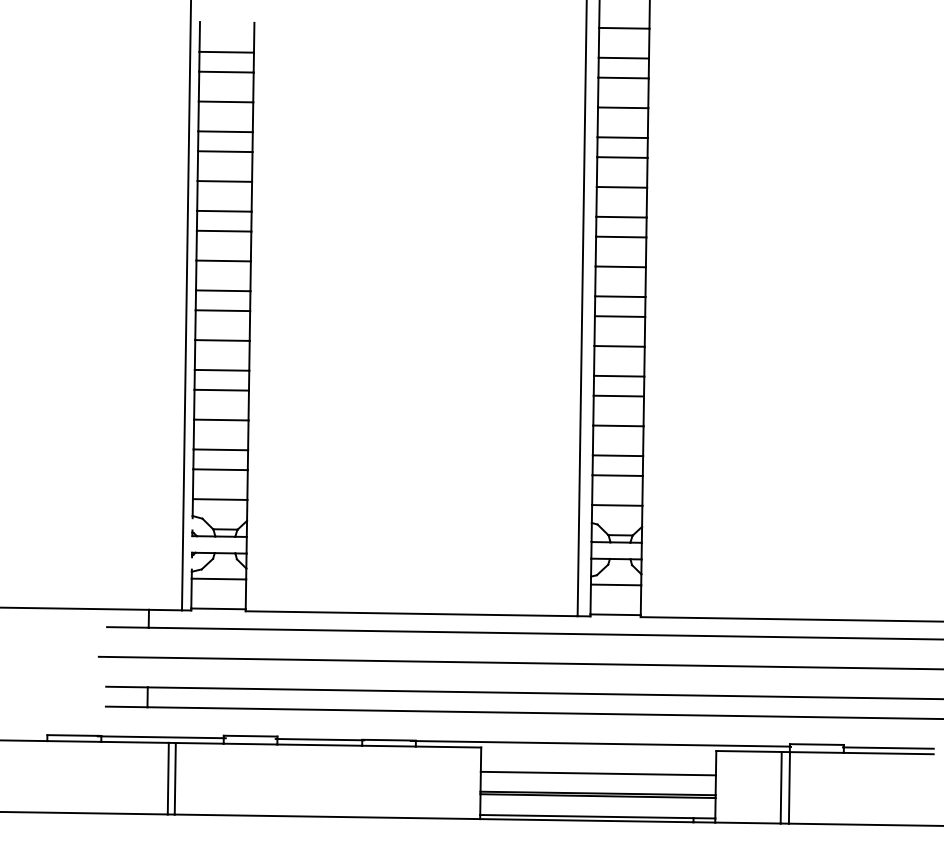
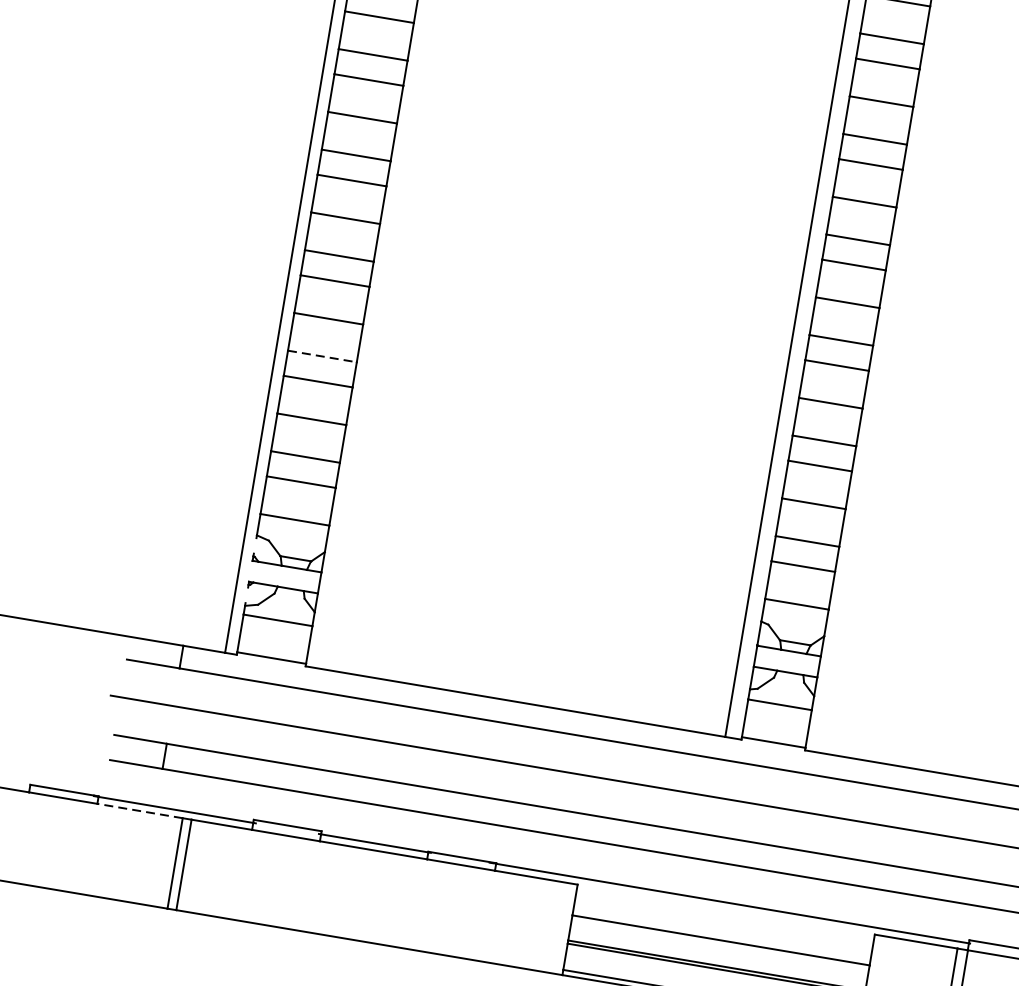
line: (222, 370) -> (322, 356), solid -> dashed
line: (135, 742) -> (140, 811), solid -> dashed

